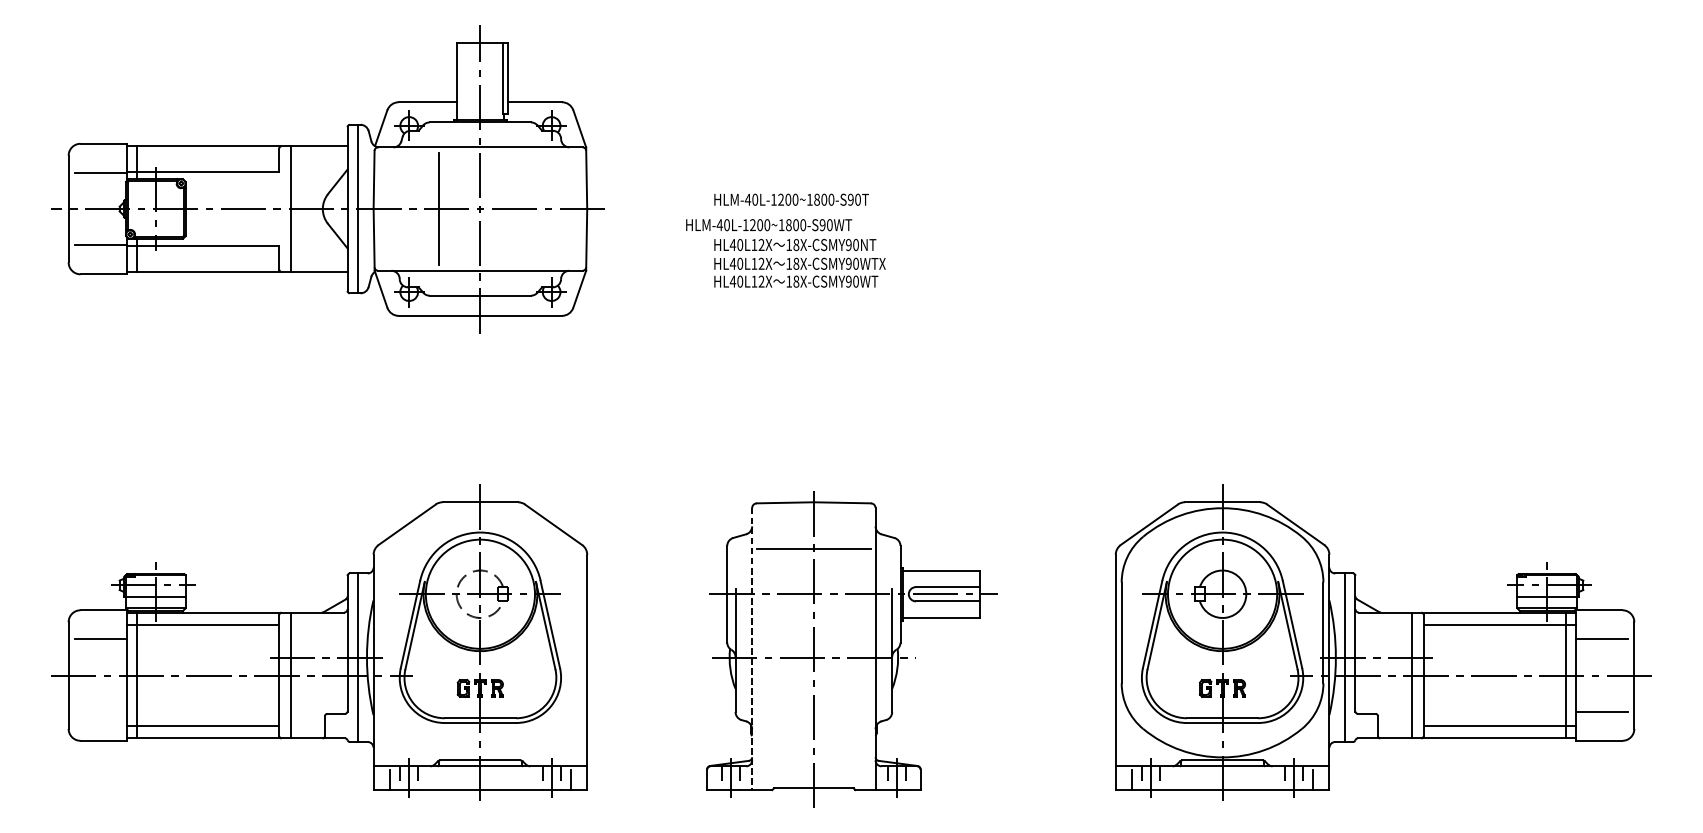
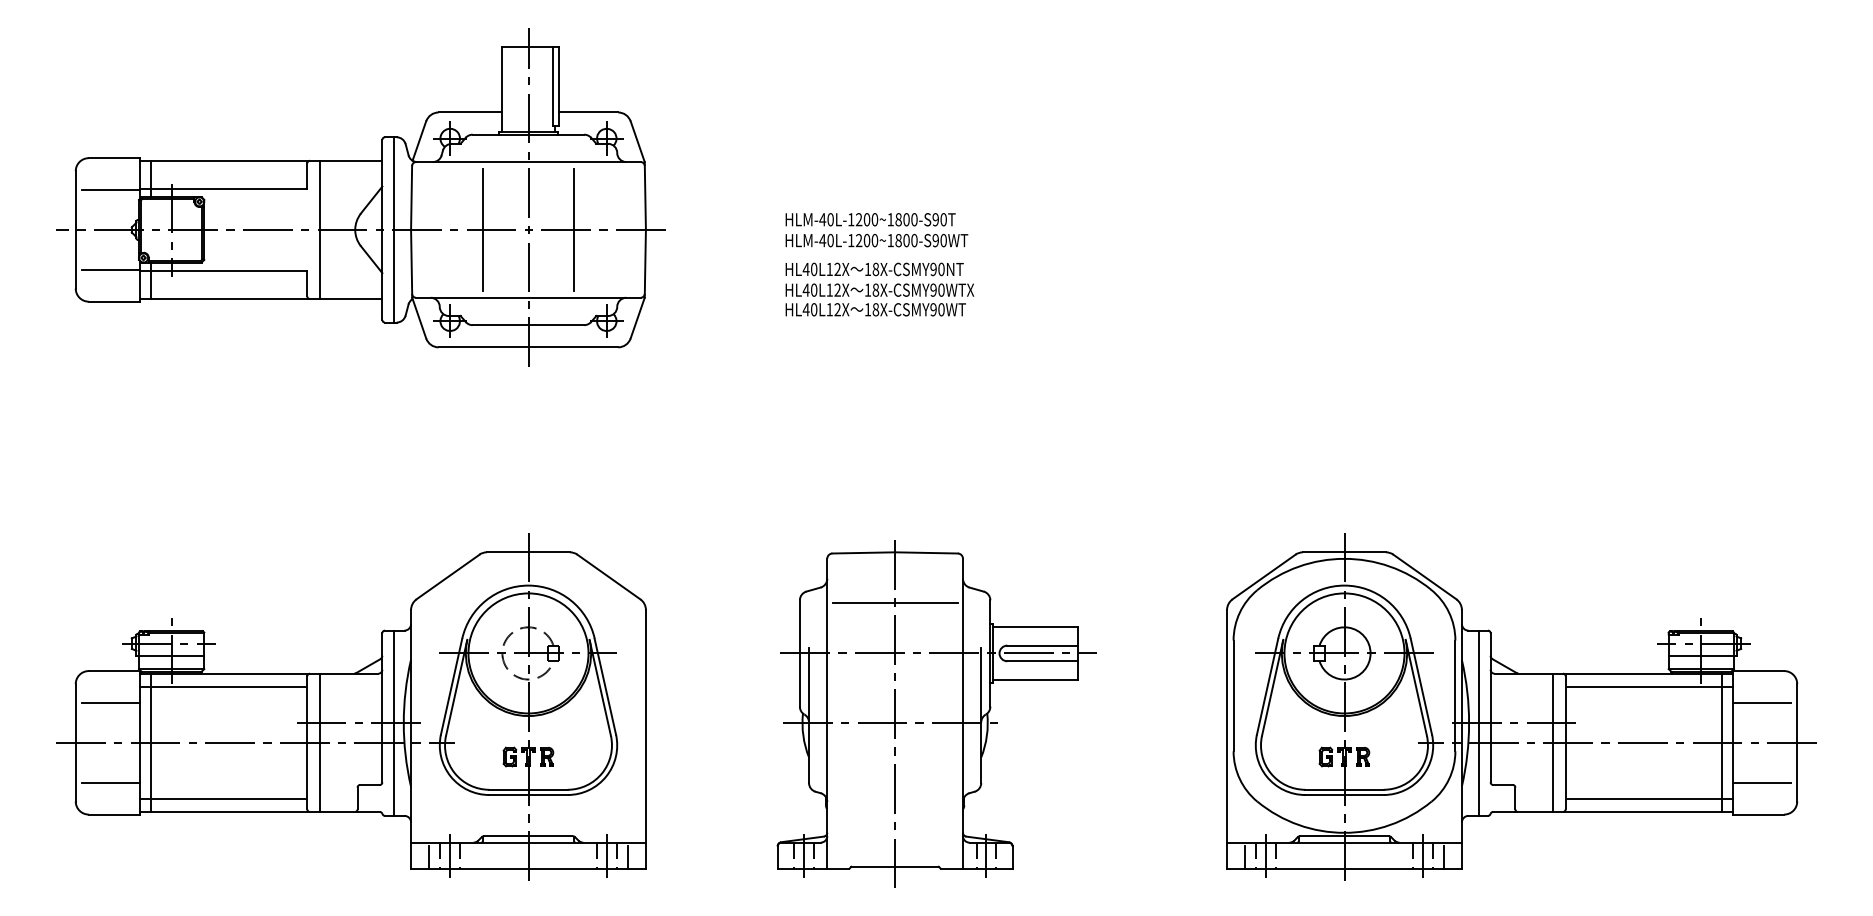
line: (522, 208) -> (574, 229), added
text: (768, 225) -> (876, 240), moved
line: (752, 649) -> (827, 714), dashed -> solid
line: (100, 711) -> (110, 782), added

